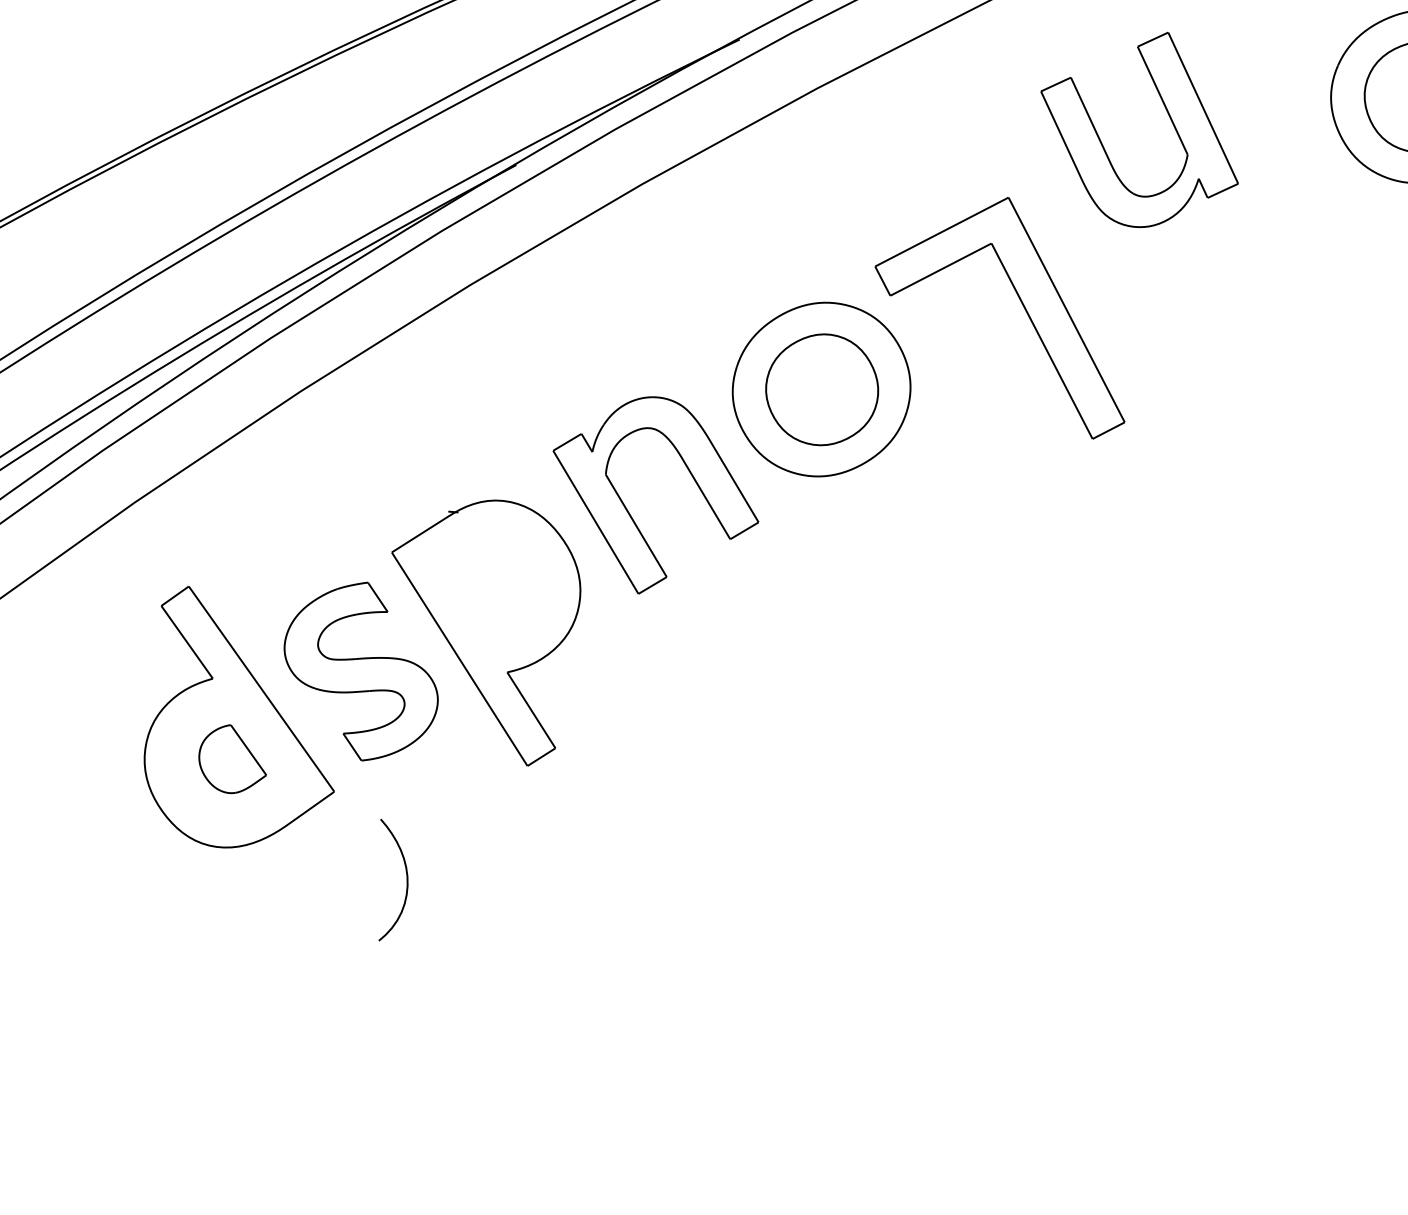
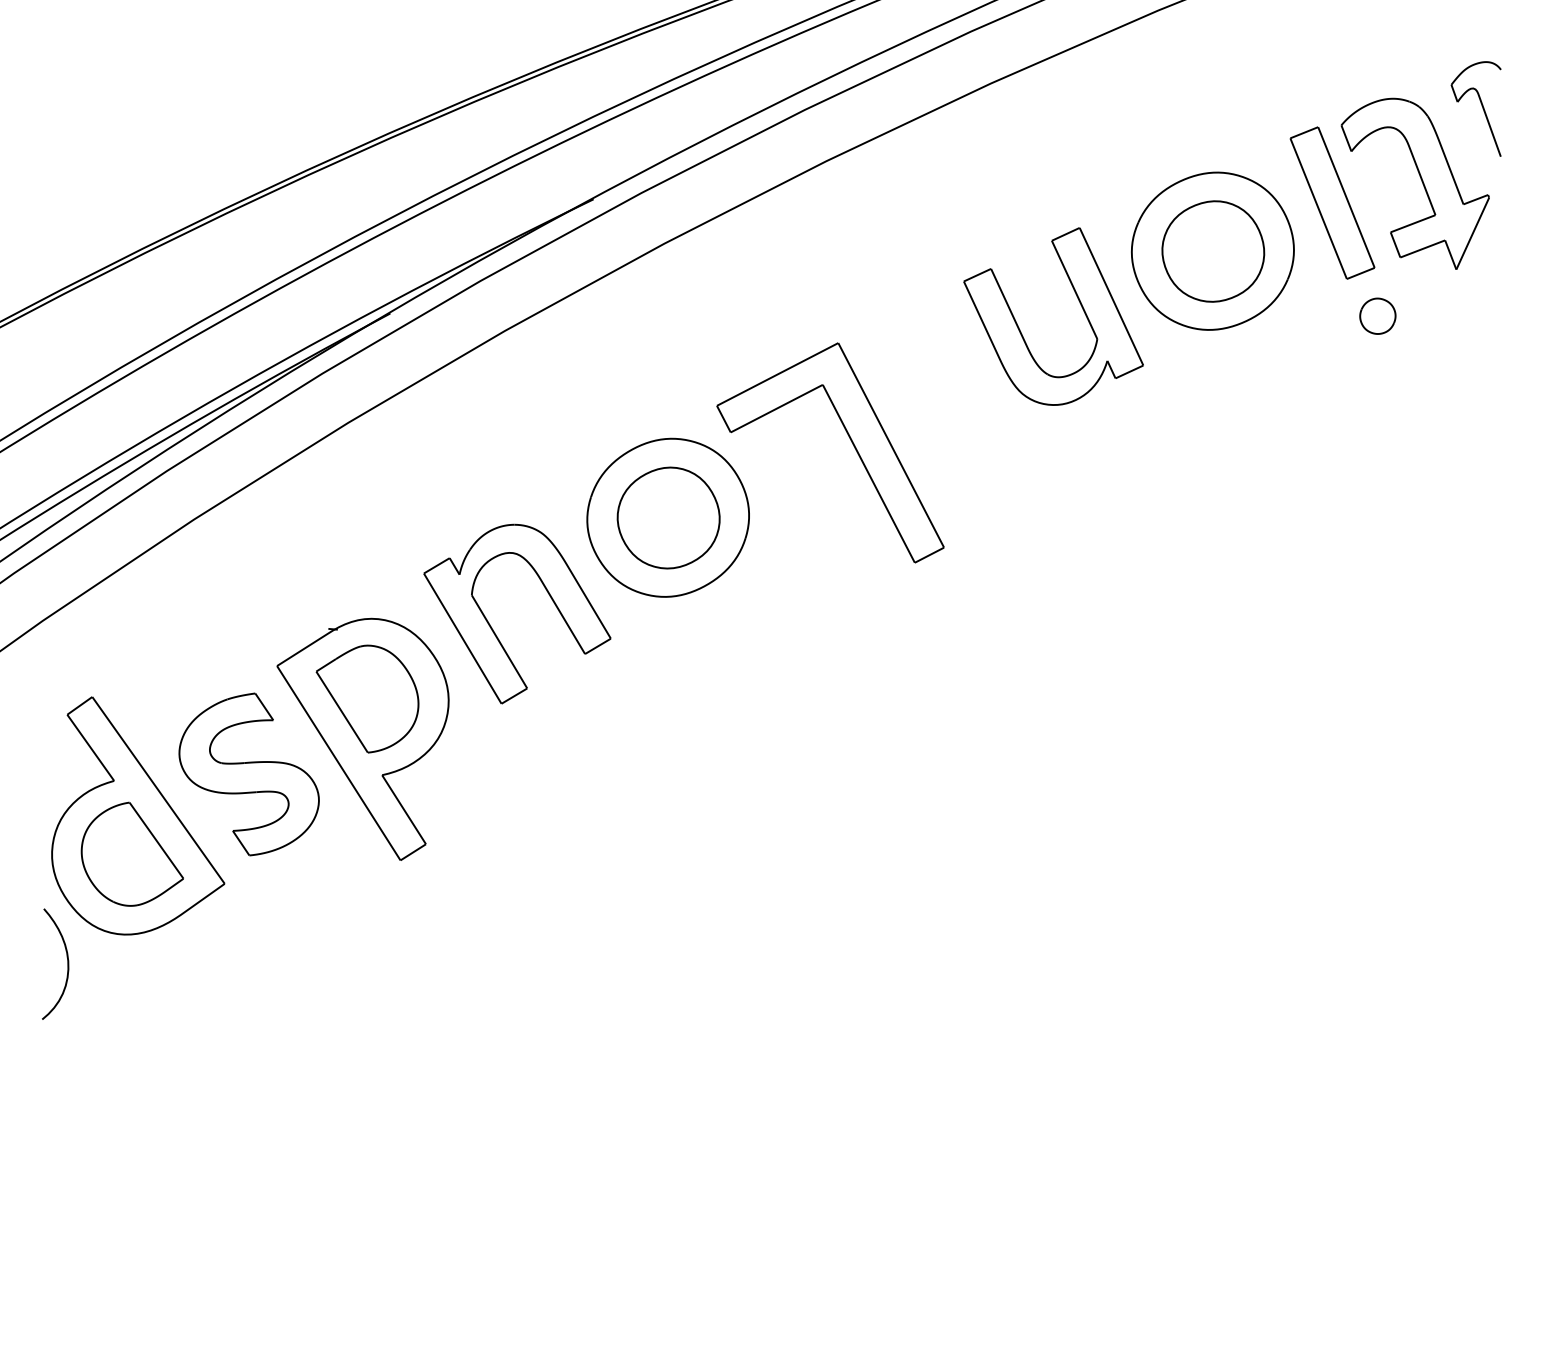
part: (1168, 115) -> (1079, 303), moved
part: (491, 588) -> (367, 698), added
part: (231, 758) -> (131, 853), size x1.67
curve: (406, 879) -> (67, 963), moved

